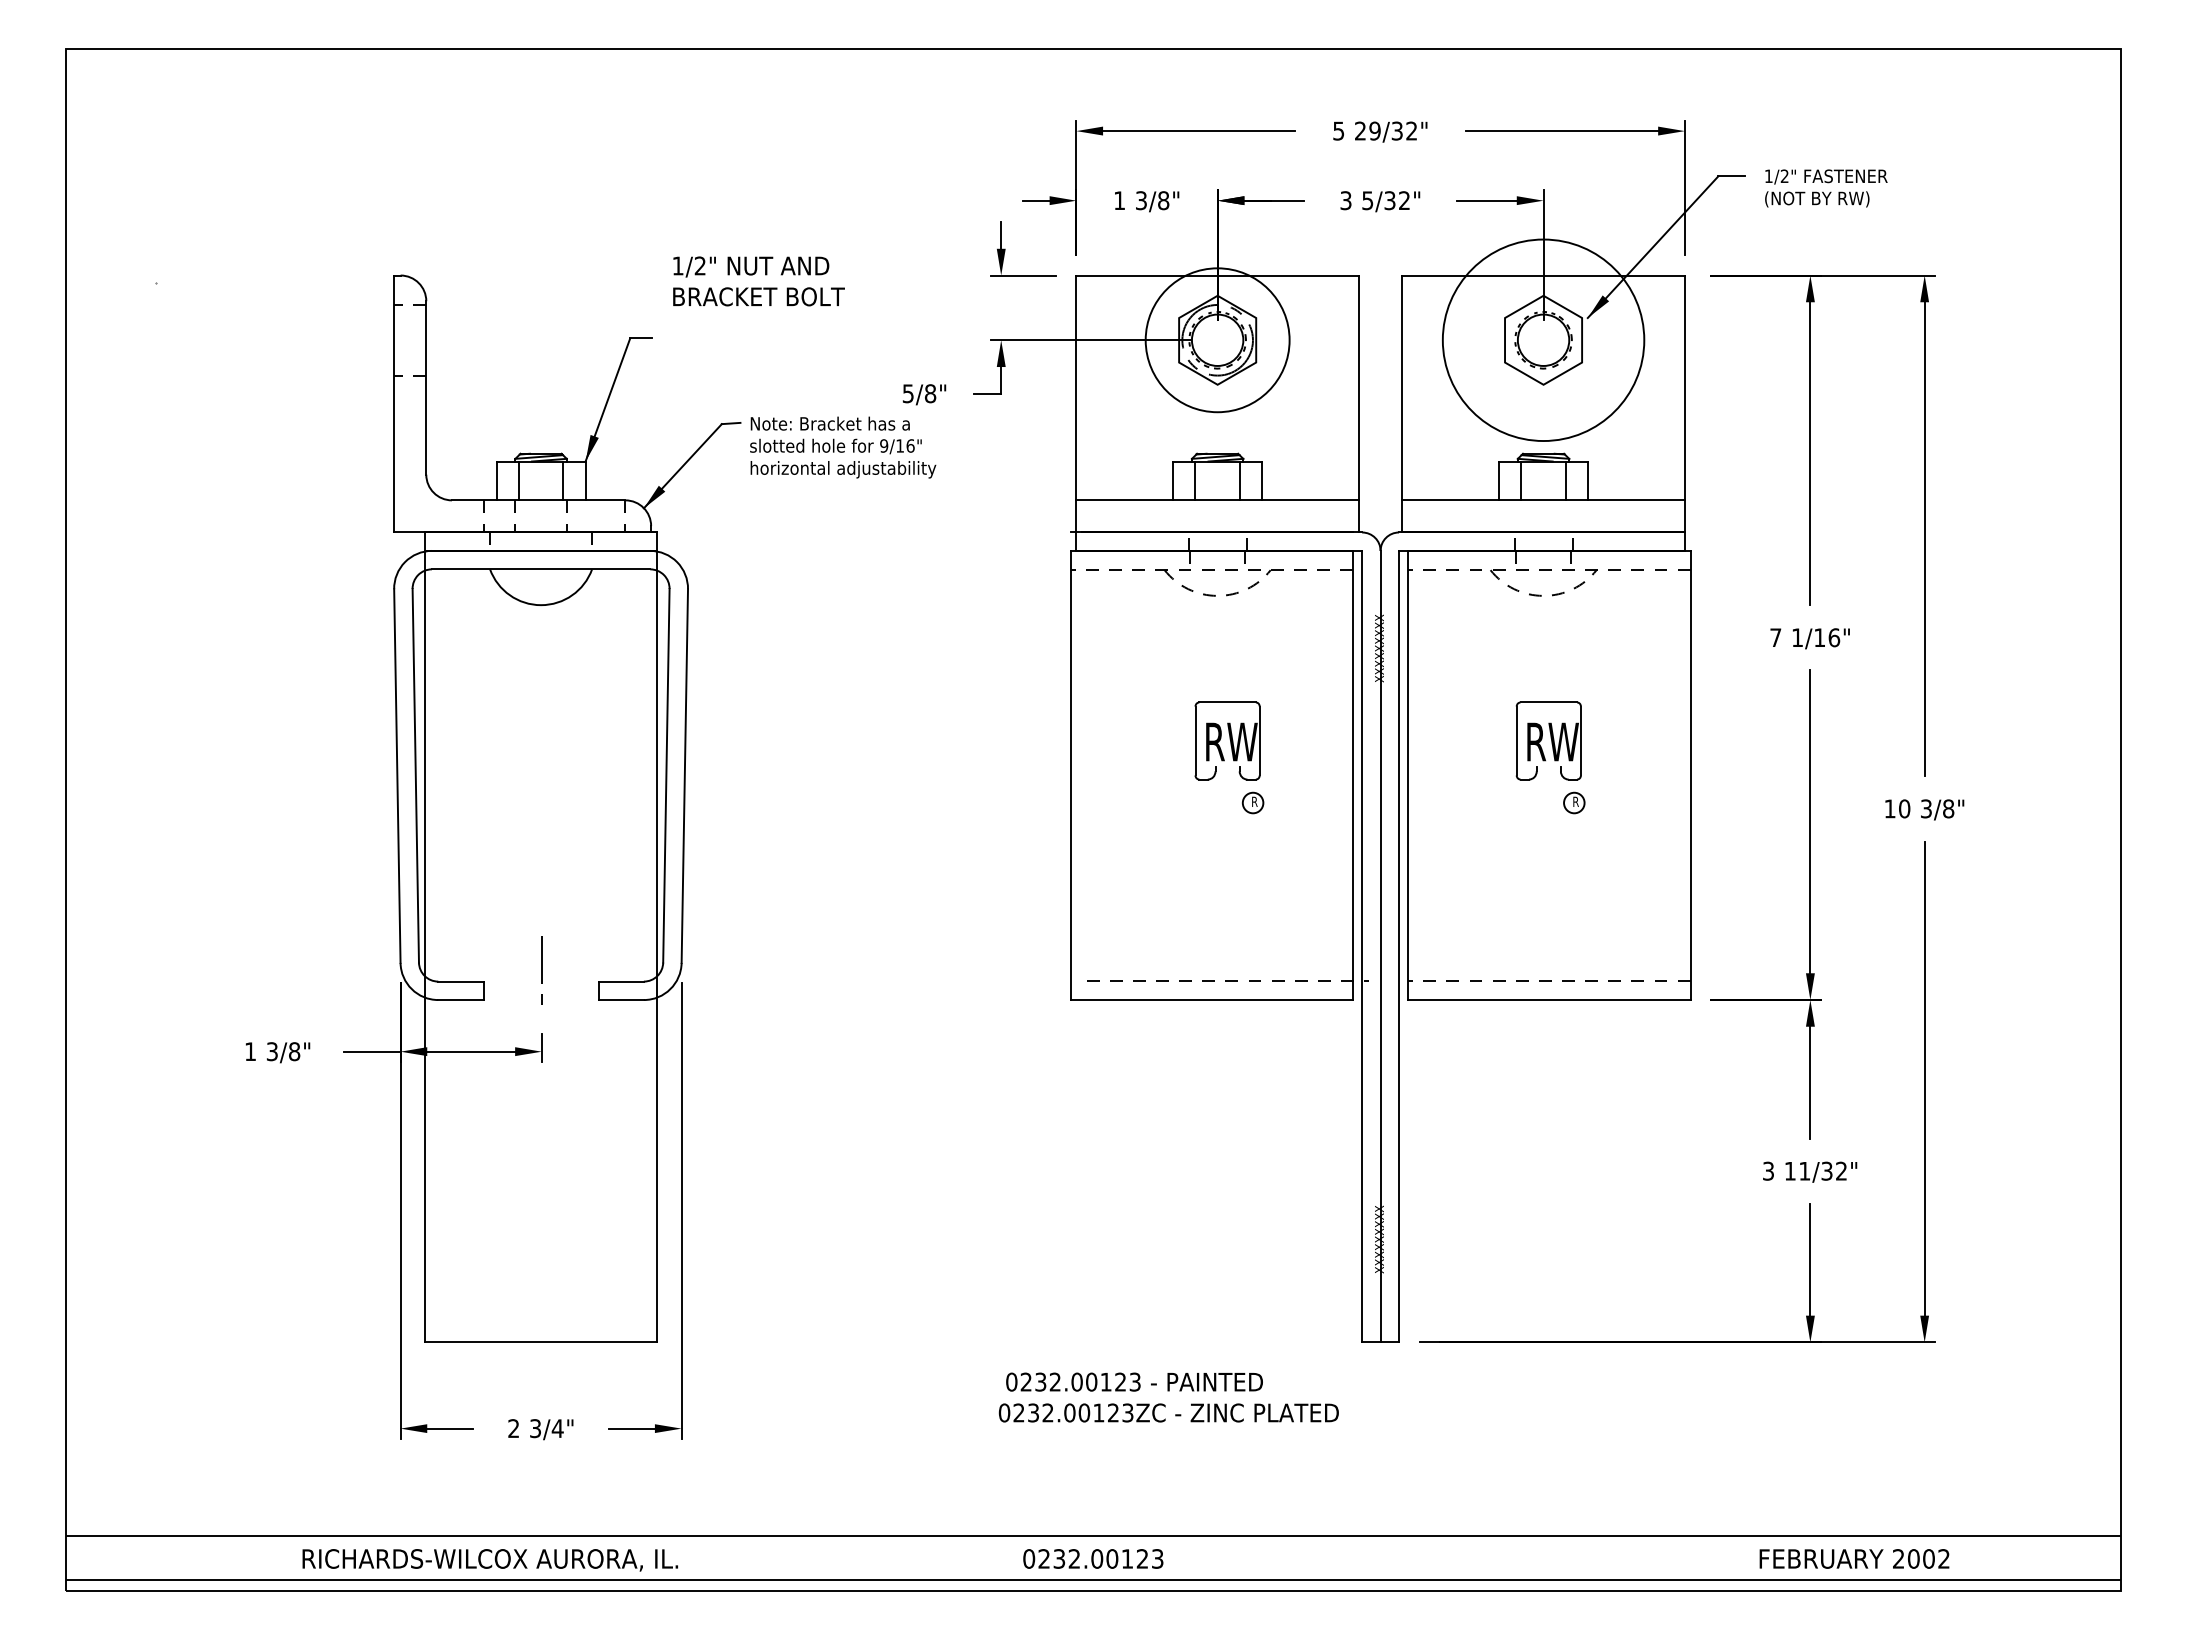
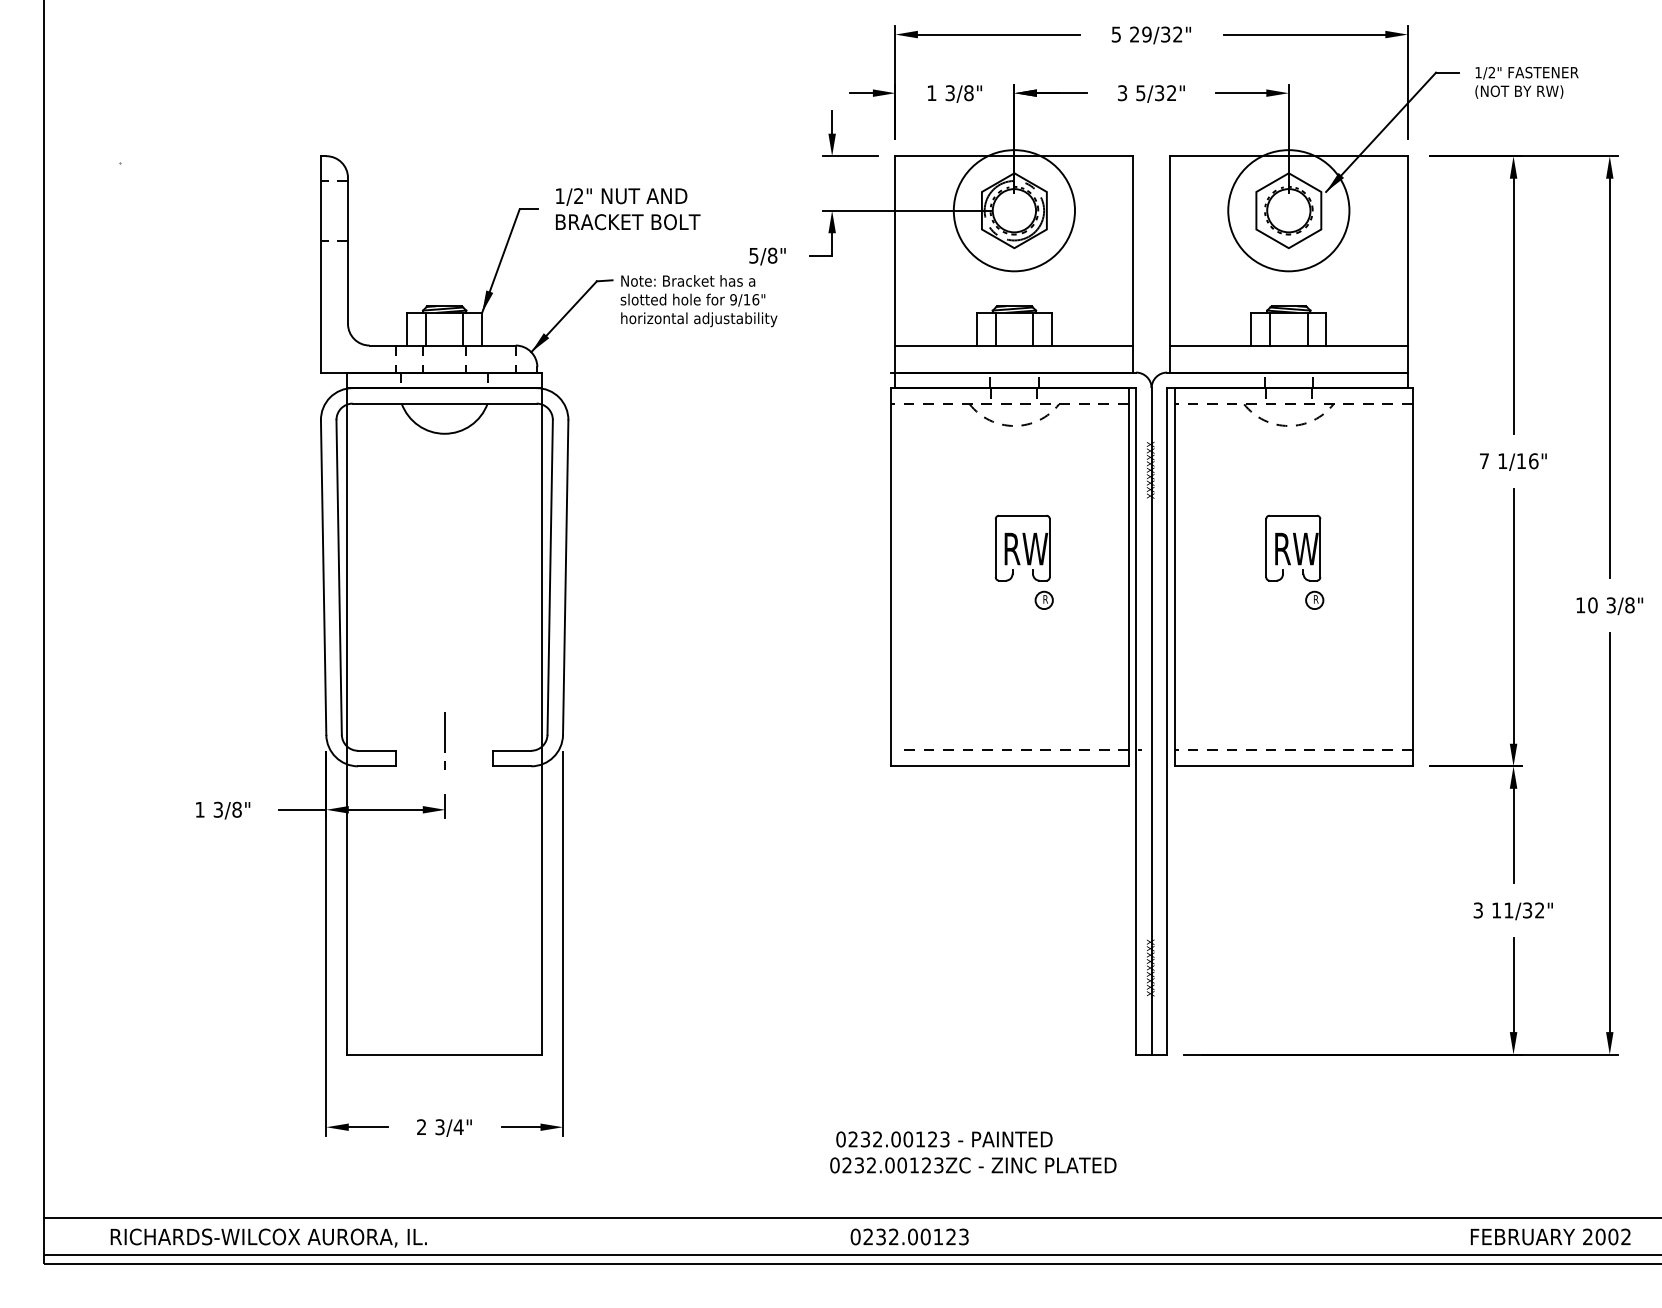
text: (758, 281) -> (627, 209), moved
circle: (1543, 340) -> (1288, 210), size x0.71
text: (1168, 1397) -> (973, 1152), moved
text: (489, 1560) -> (268, 1238), moved

